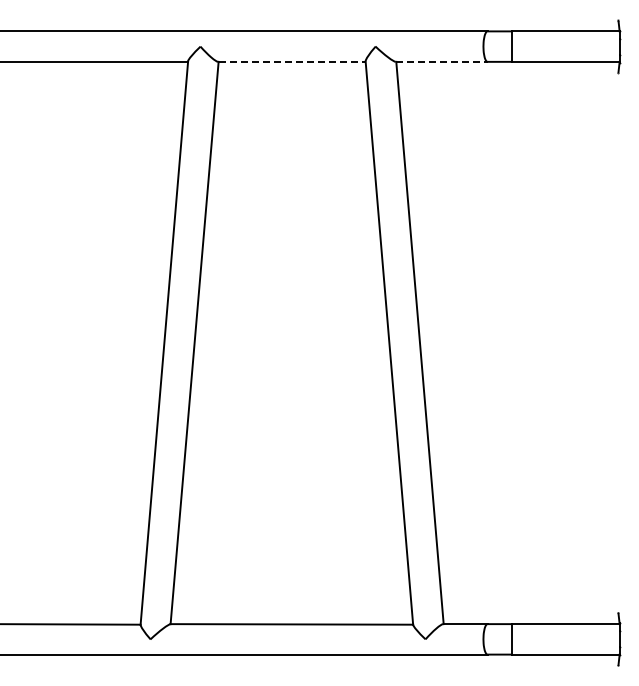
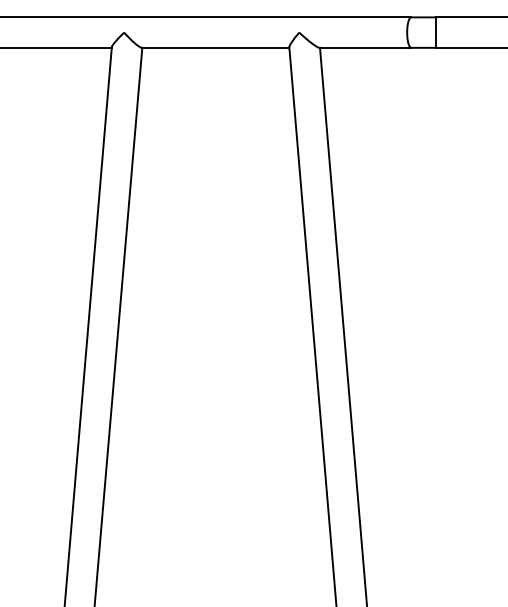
line: (292, 61) -> (216, 47), dashed -> solid
line: (441, 61) -> (365, 47), dashed -> solid

